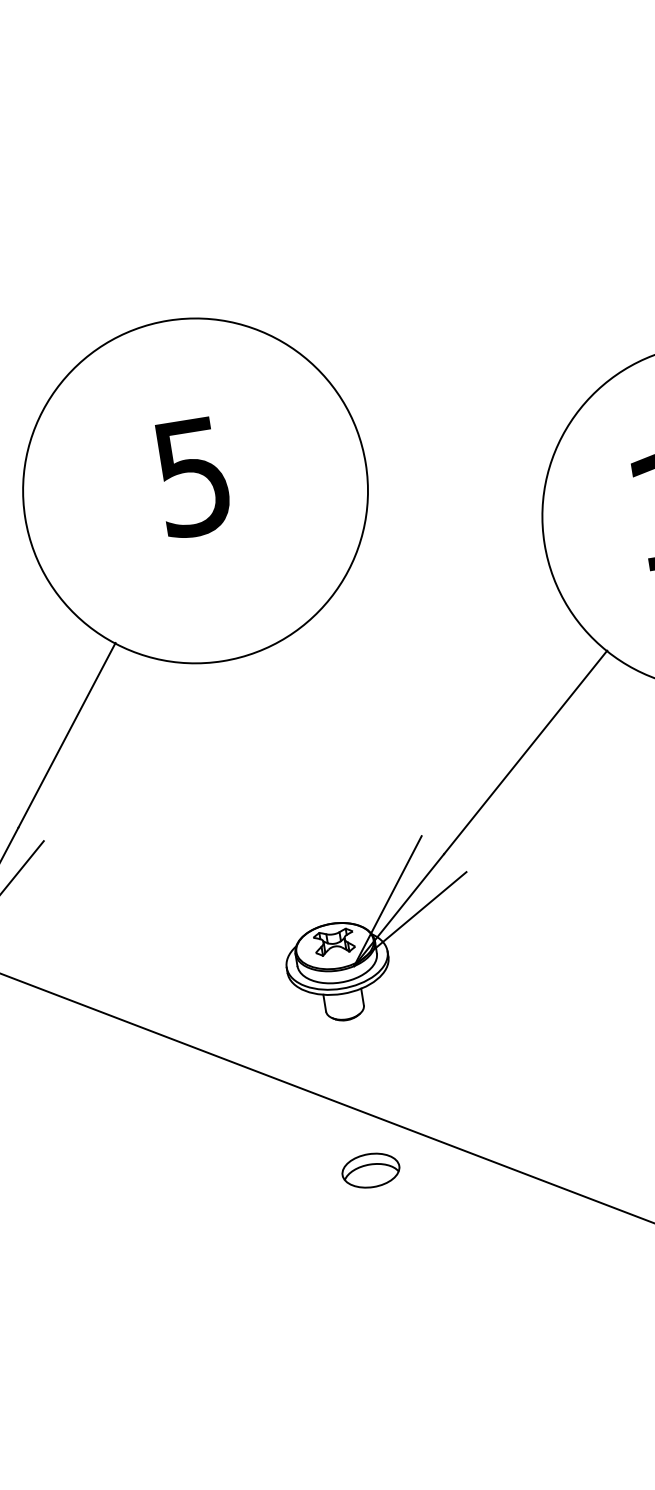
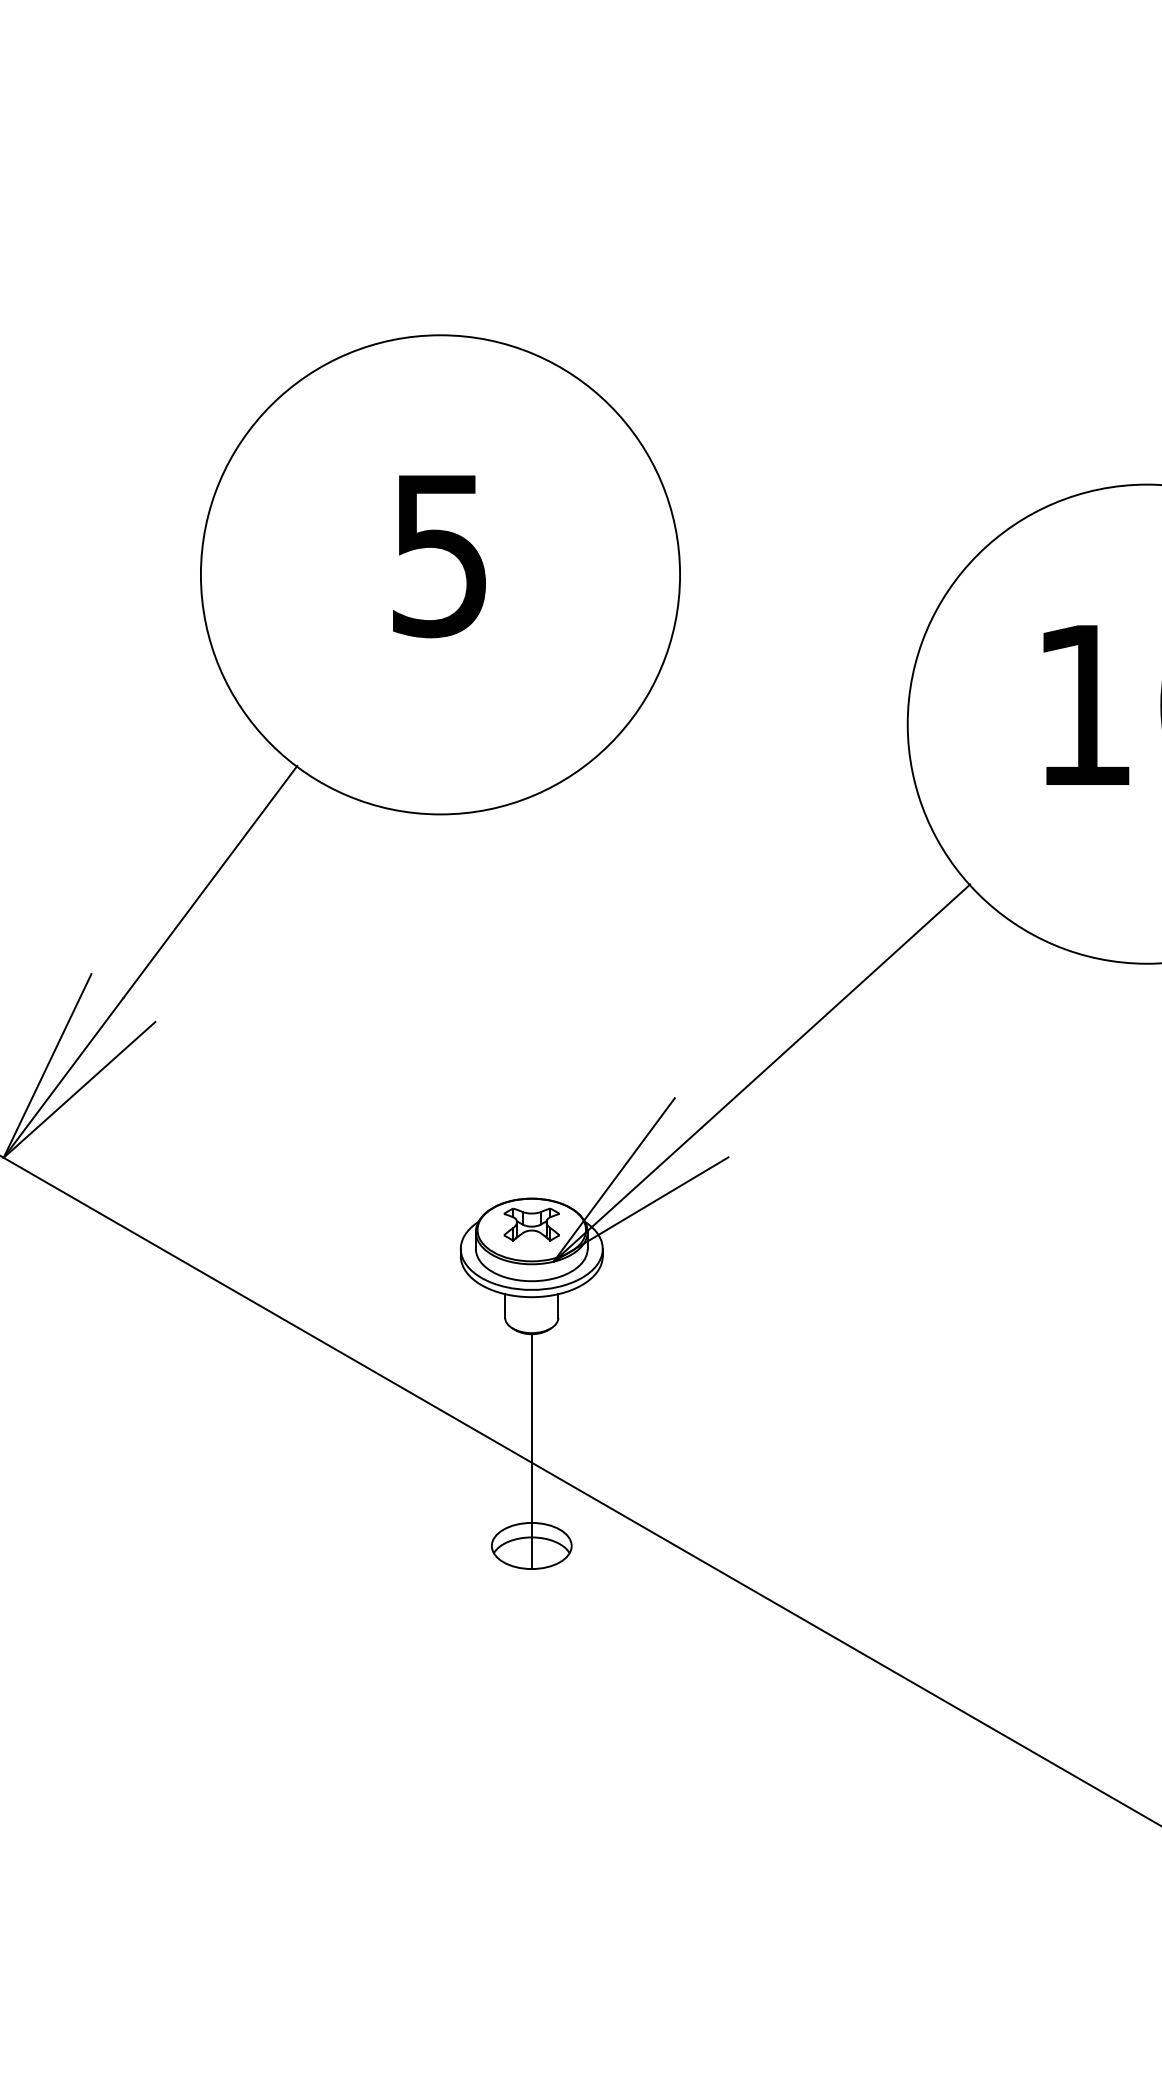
line: (360, 1103) -> (531, 1451), added

